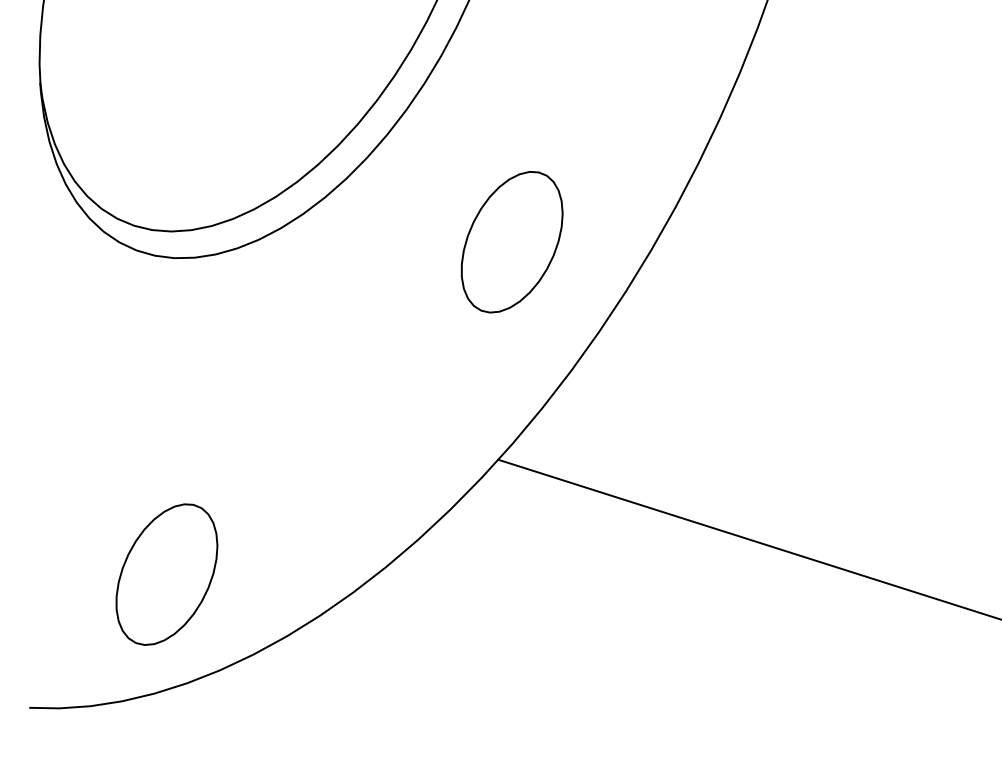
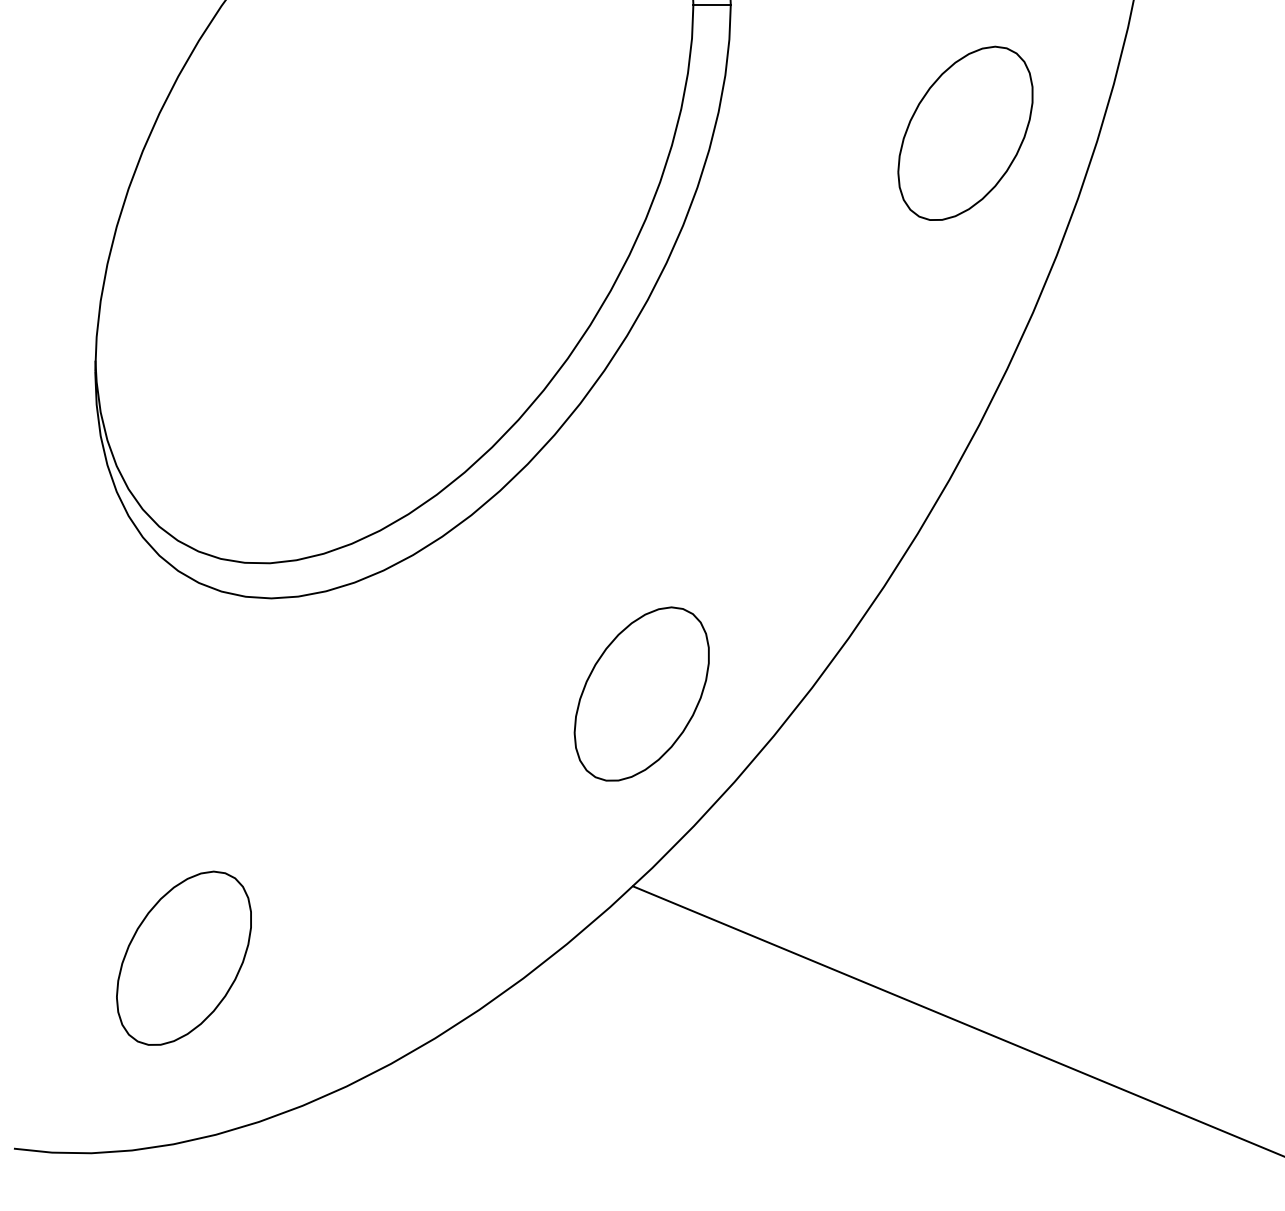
part: (511, 241) -> (641, 693), moved
part: (166, 573) -> (183, 957), moved

